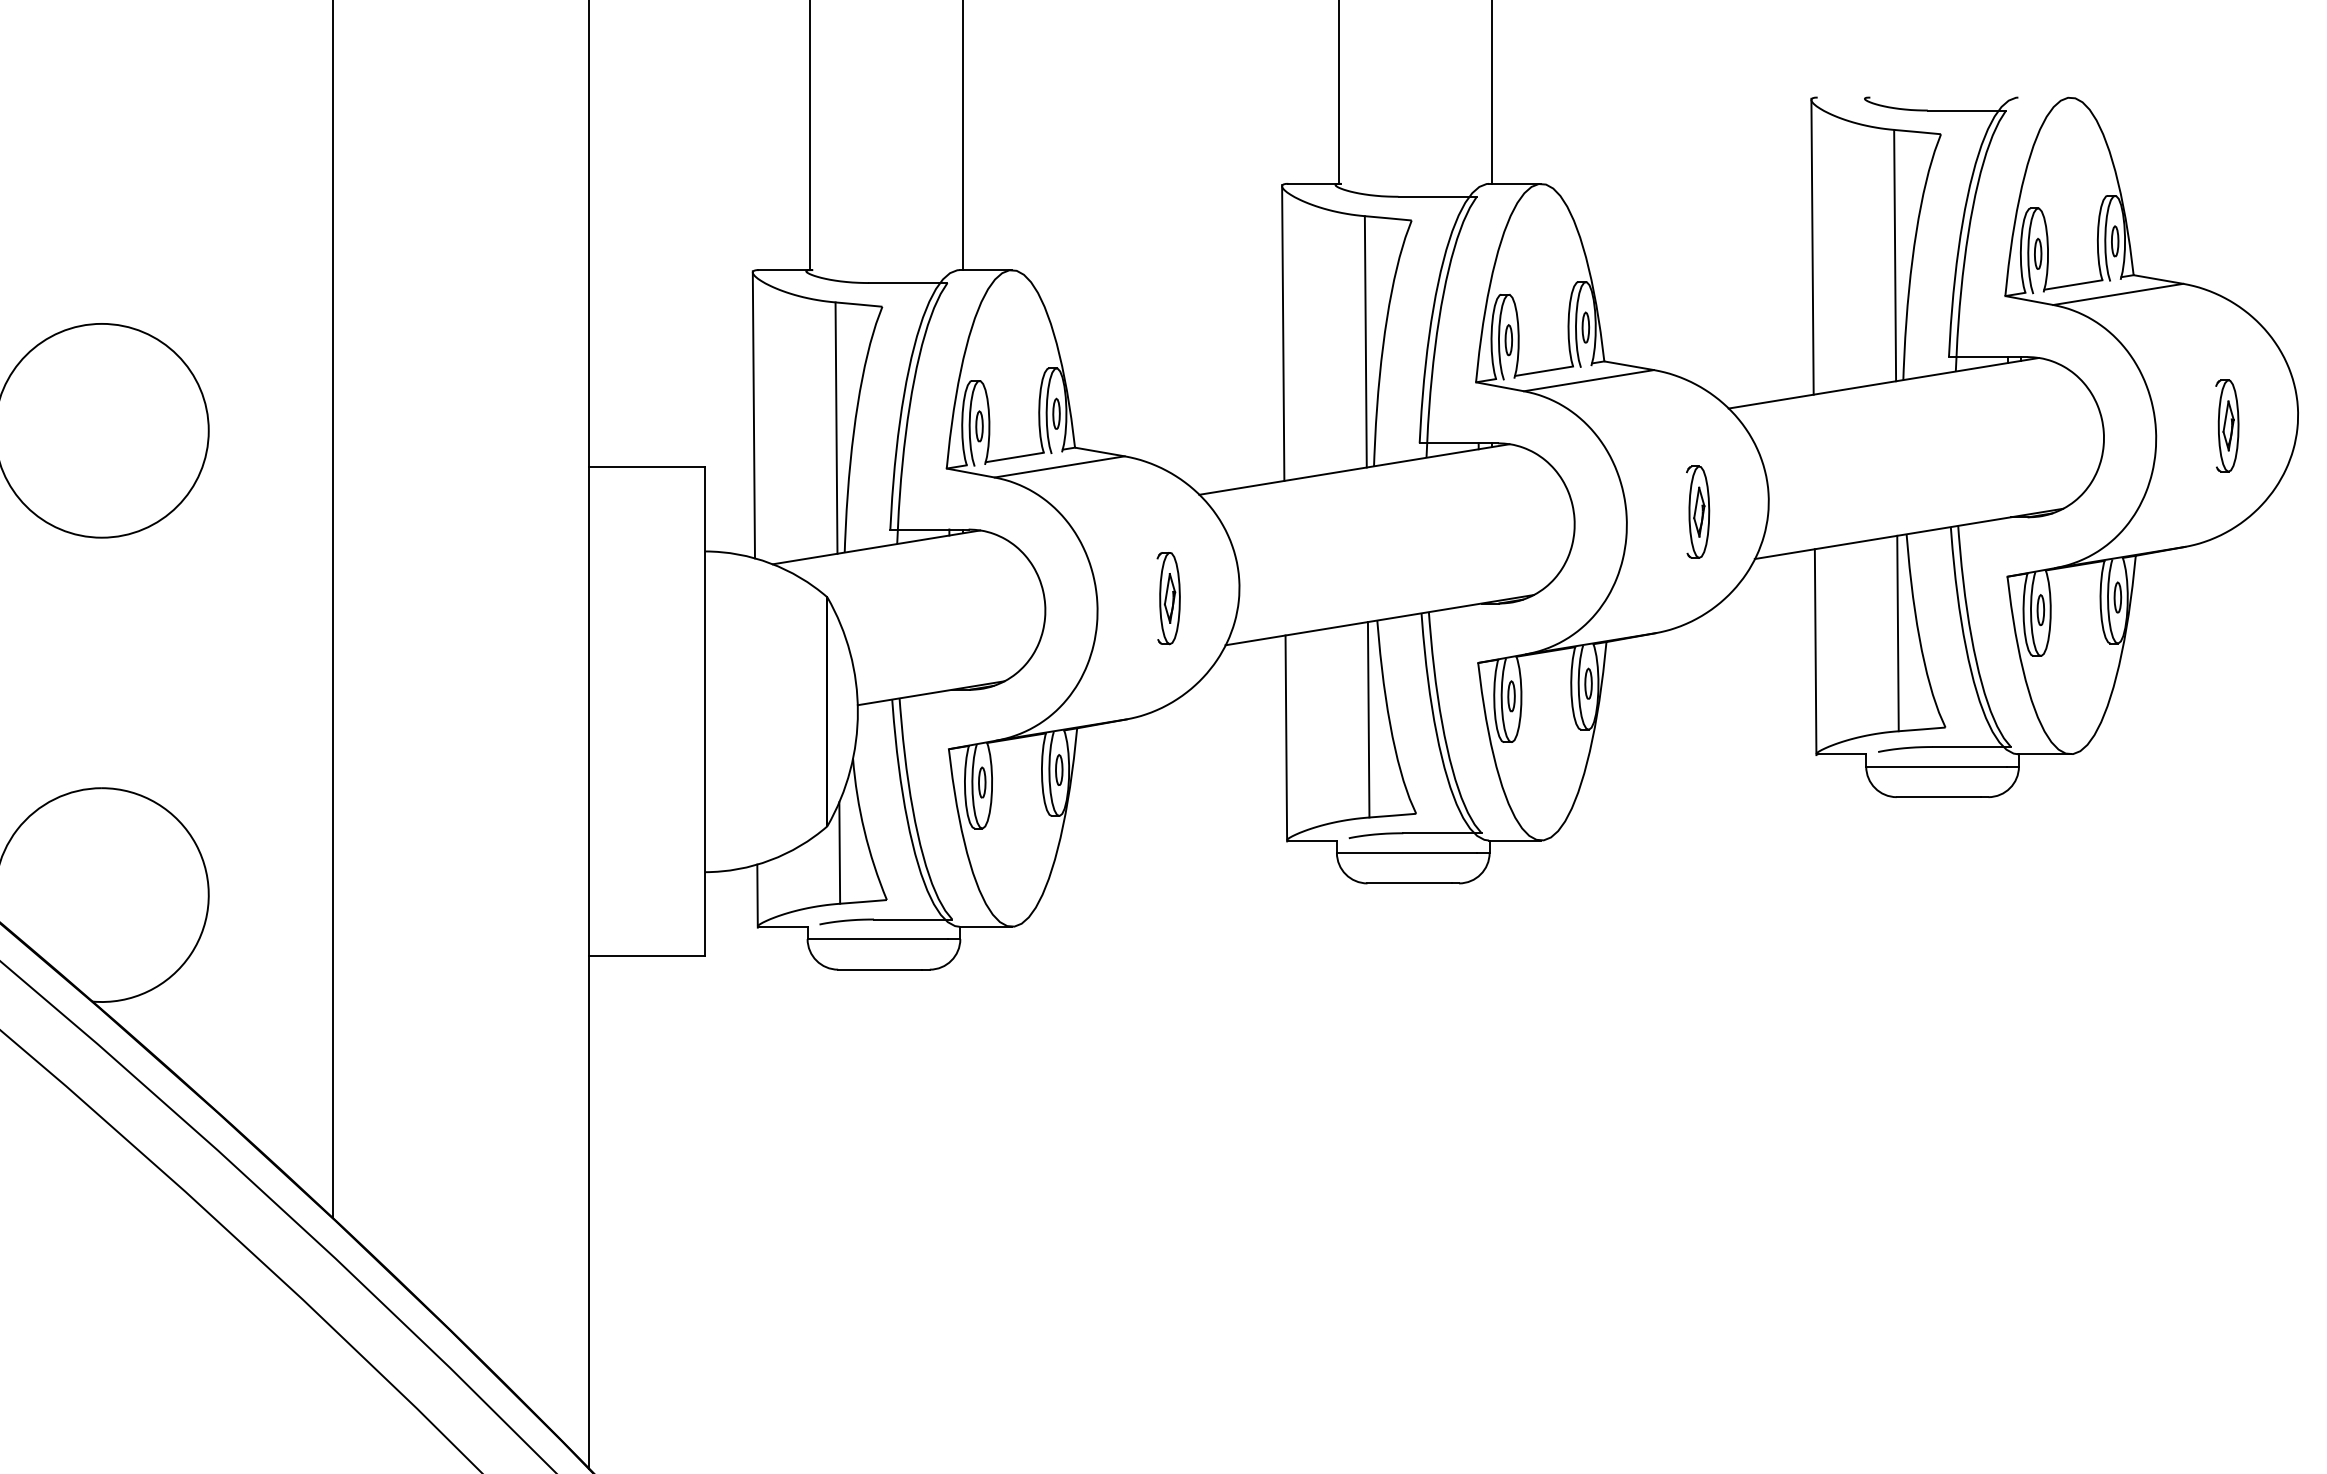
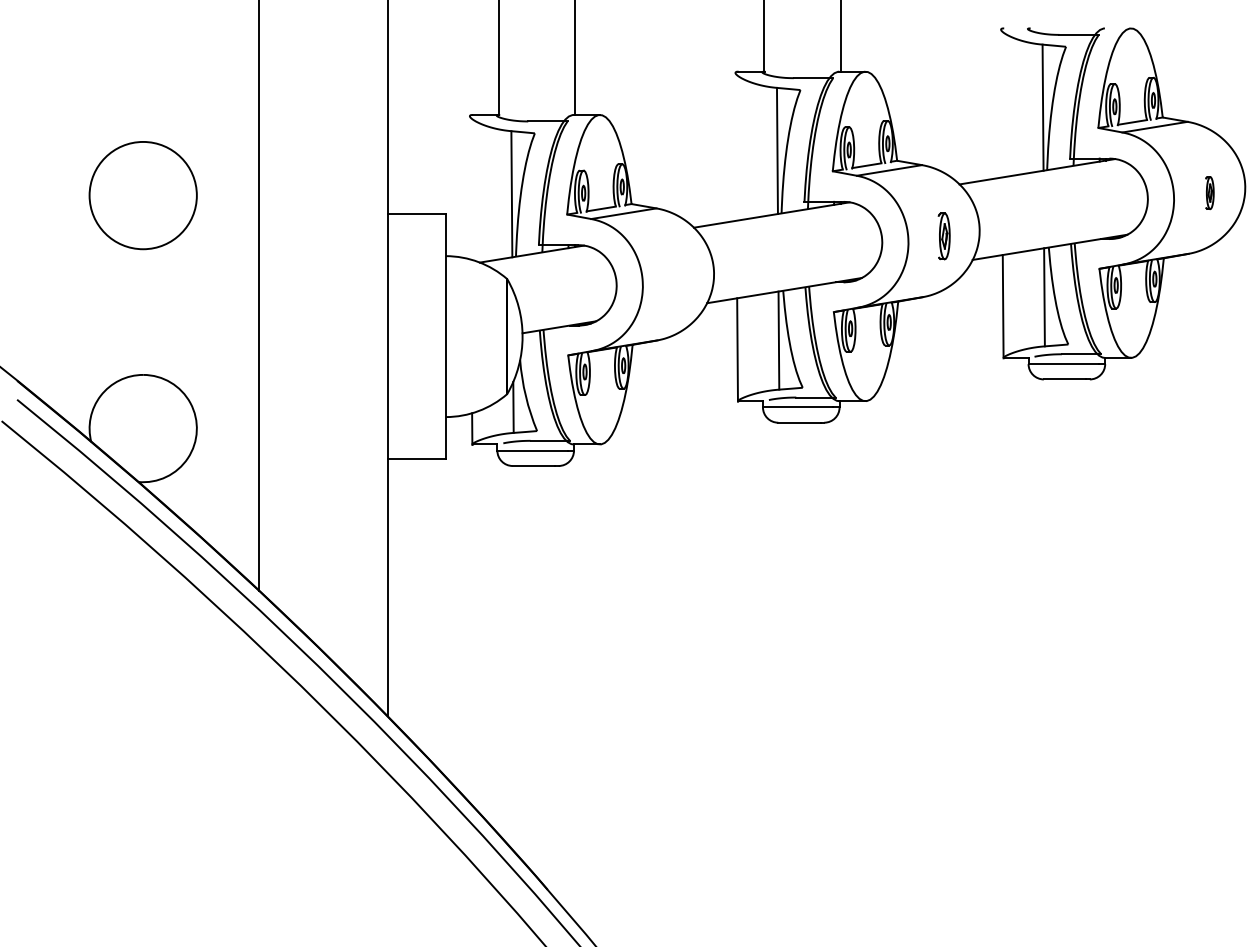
line: (1812, 247) -> (1001, 103), removed
line: (1282, 332) -> (735, 146), removed
line: (752, 414) -> (469, 187), removed
part: (2226, 424) -> (1209, 192), size x0.7
part: (1168, 597) -> (678, 279), removed

